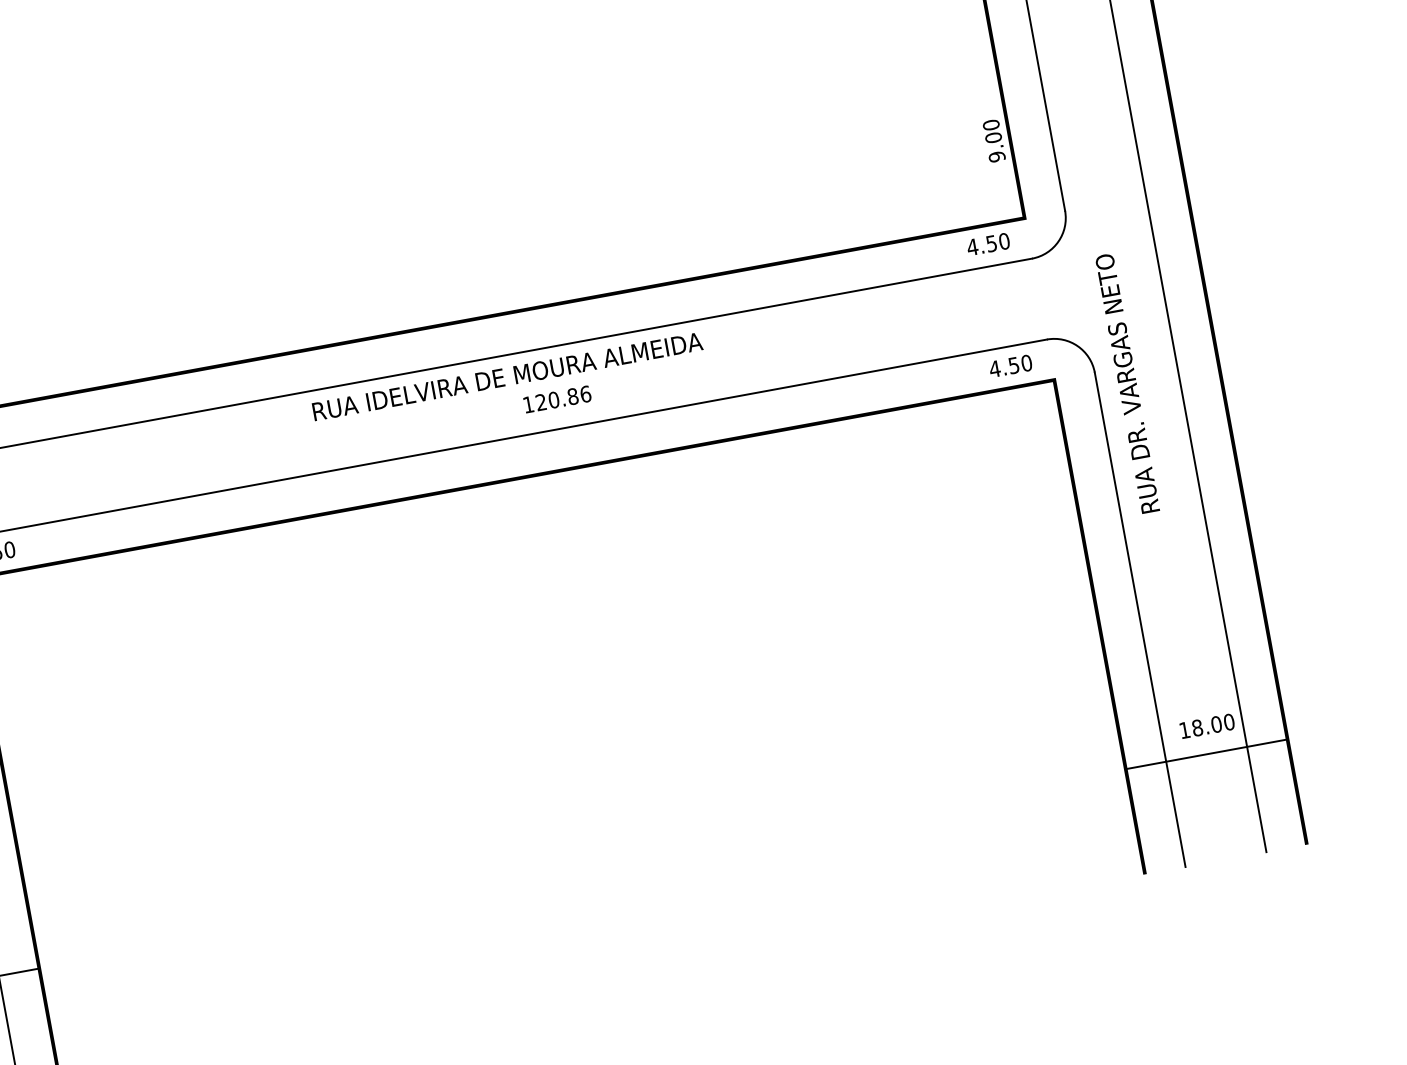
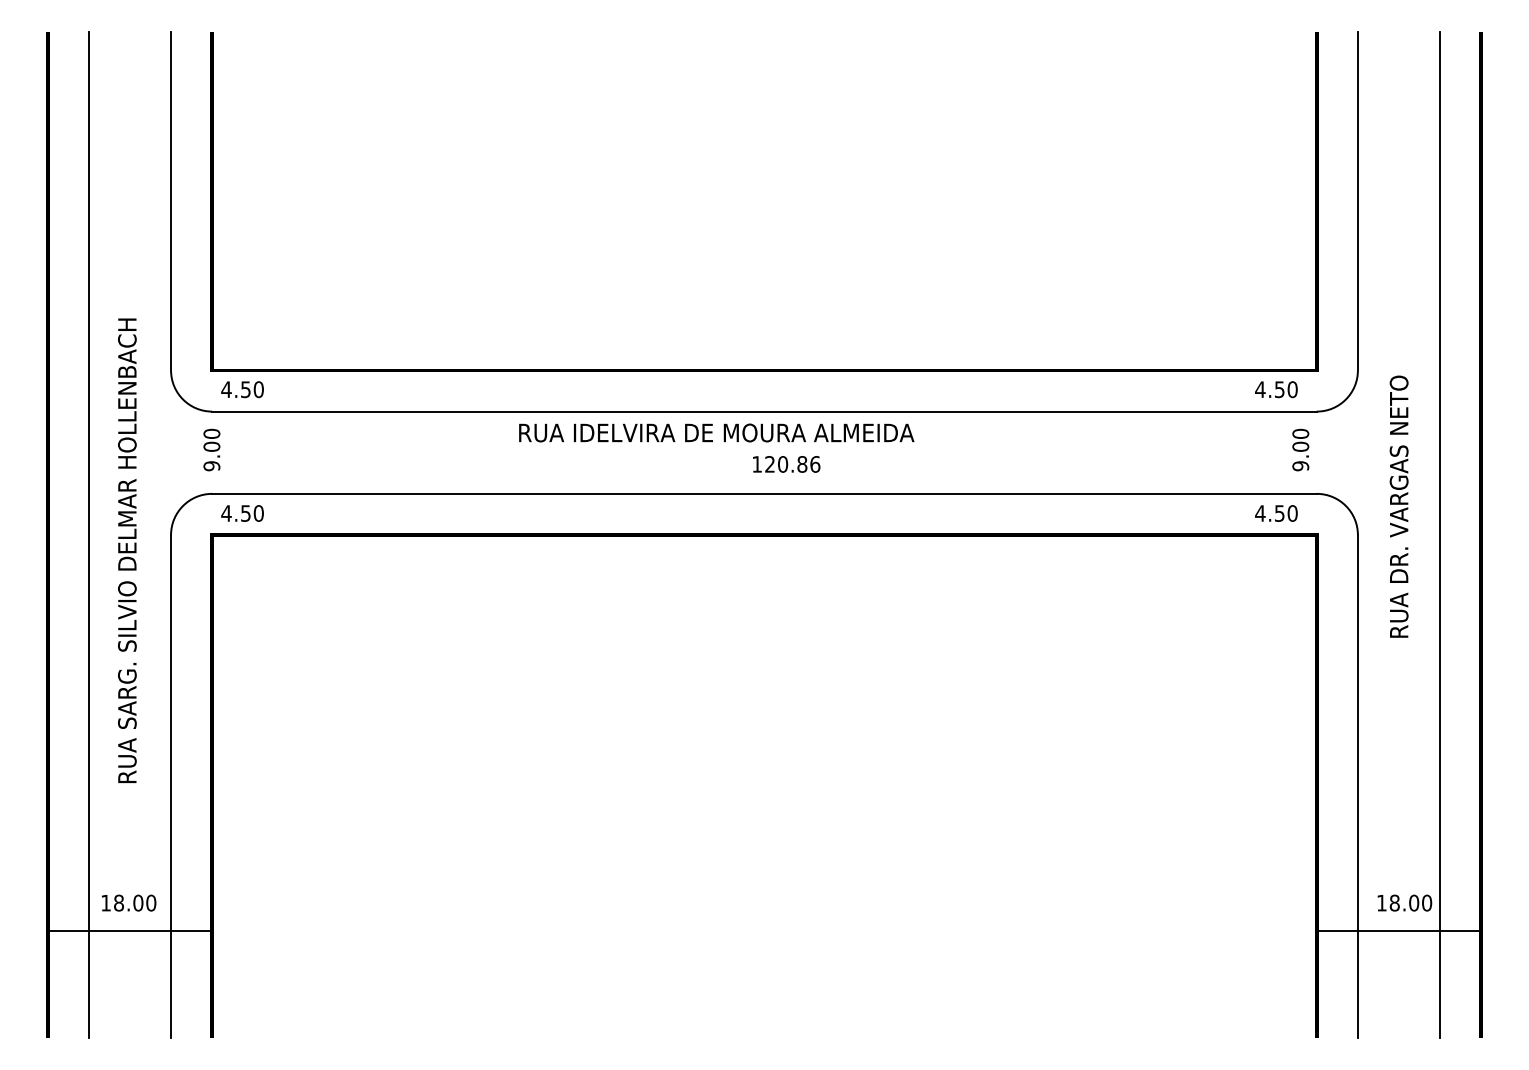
text: (993, 140) -> (1300, 449), moved
text: (507, 376) -> (716, 432), moved
text: (1126, 383) -> (1398, 506), moved
text: (557, 399) -> (786, 464), moved

